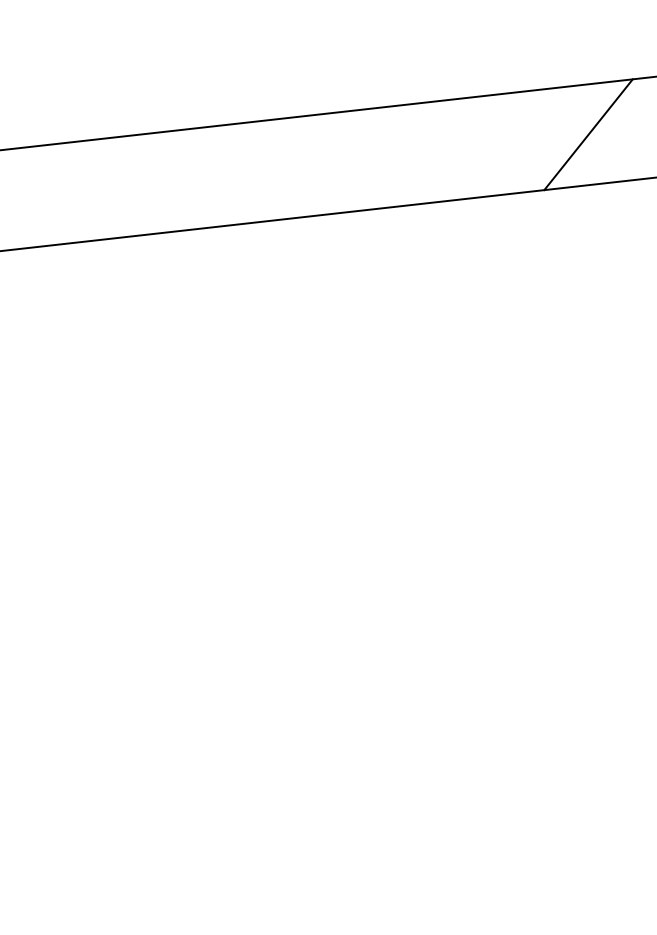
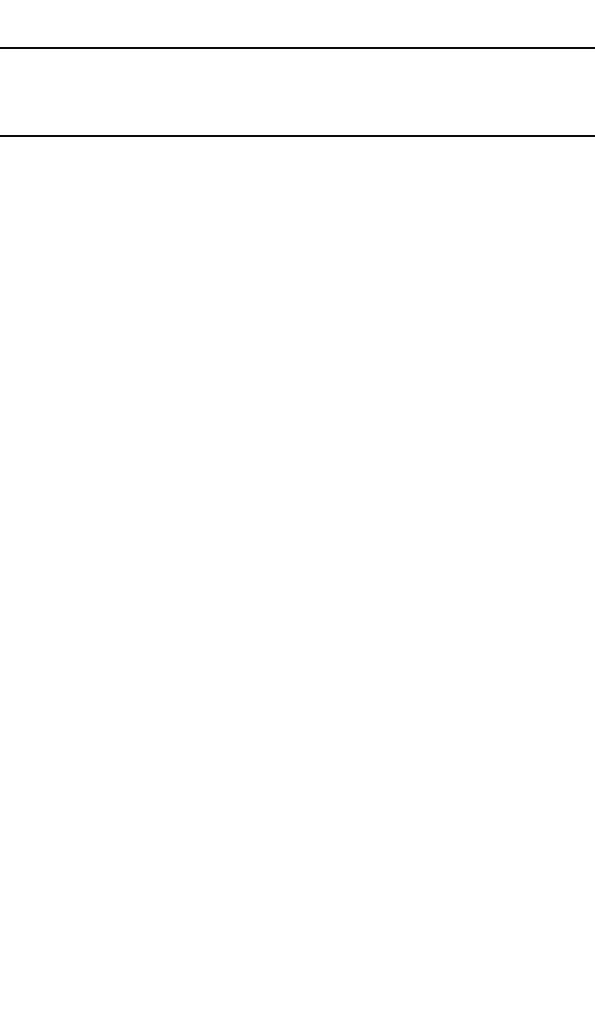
line: (587, 134) -> (516, 91), removed

